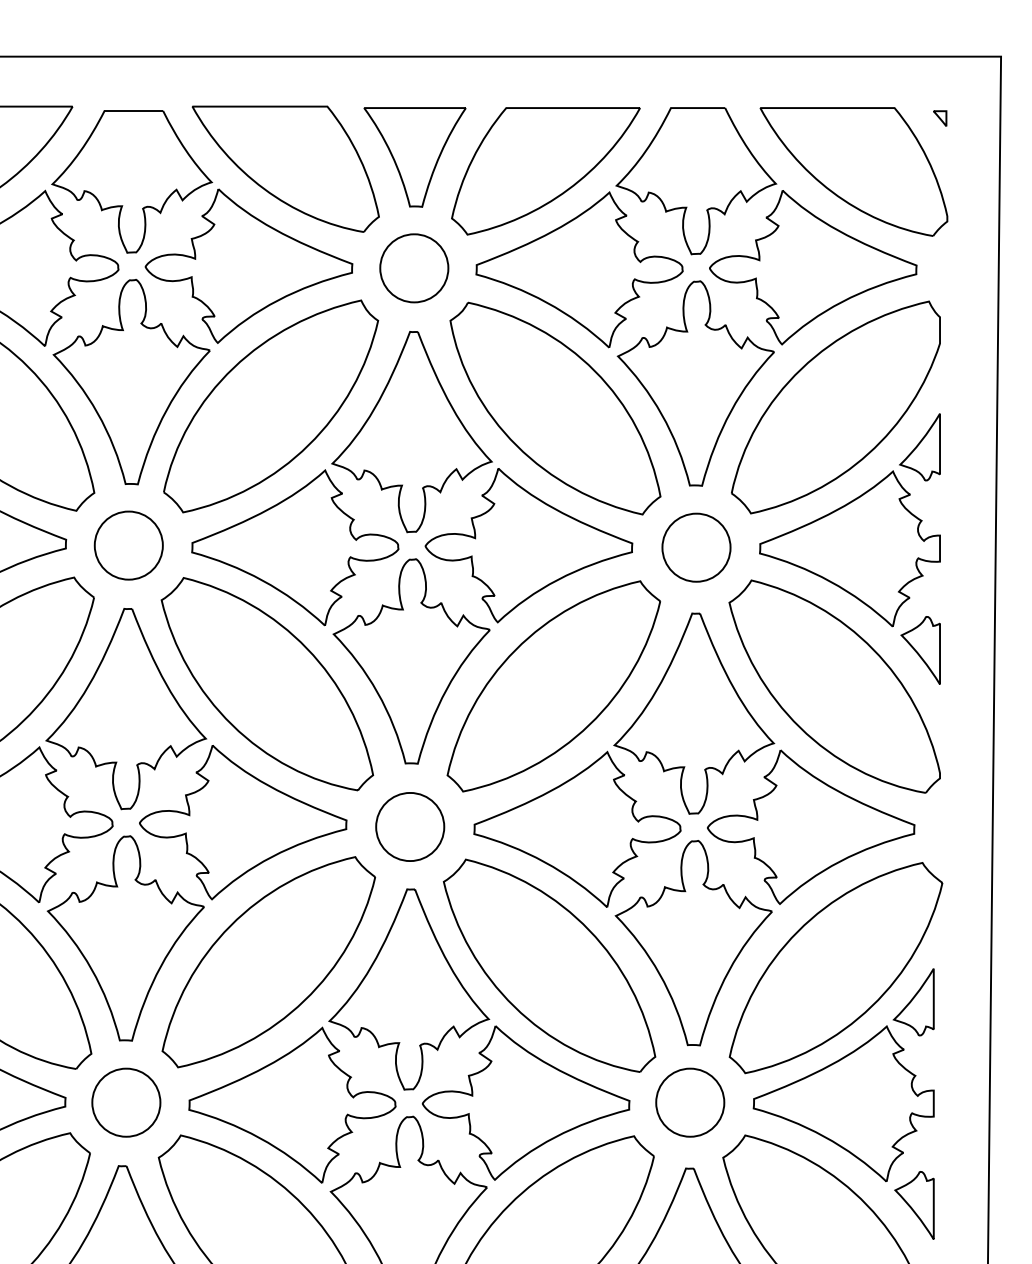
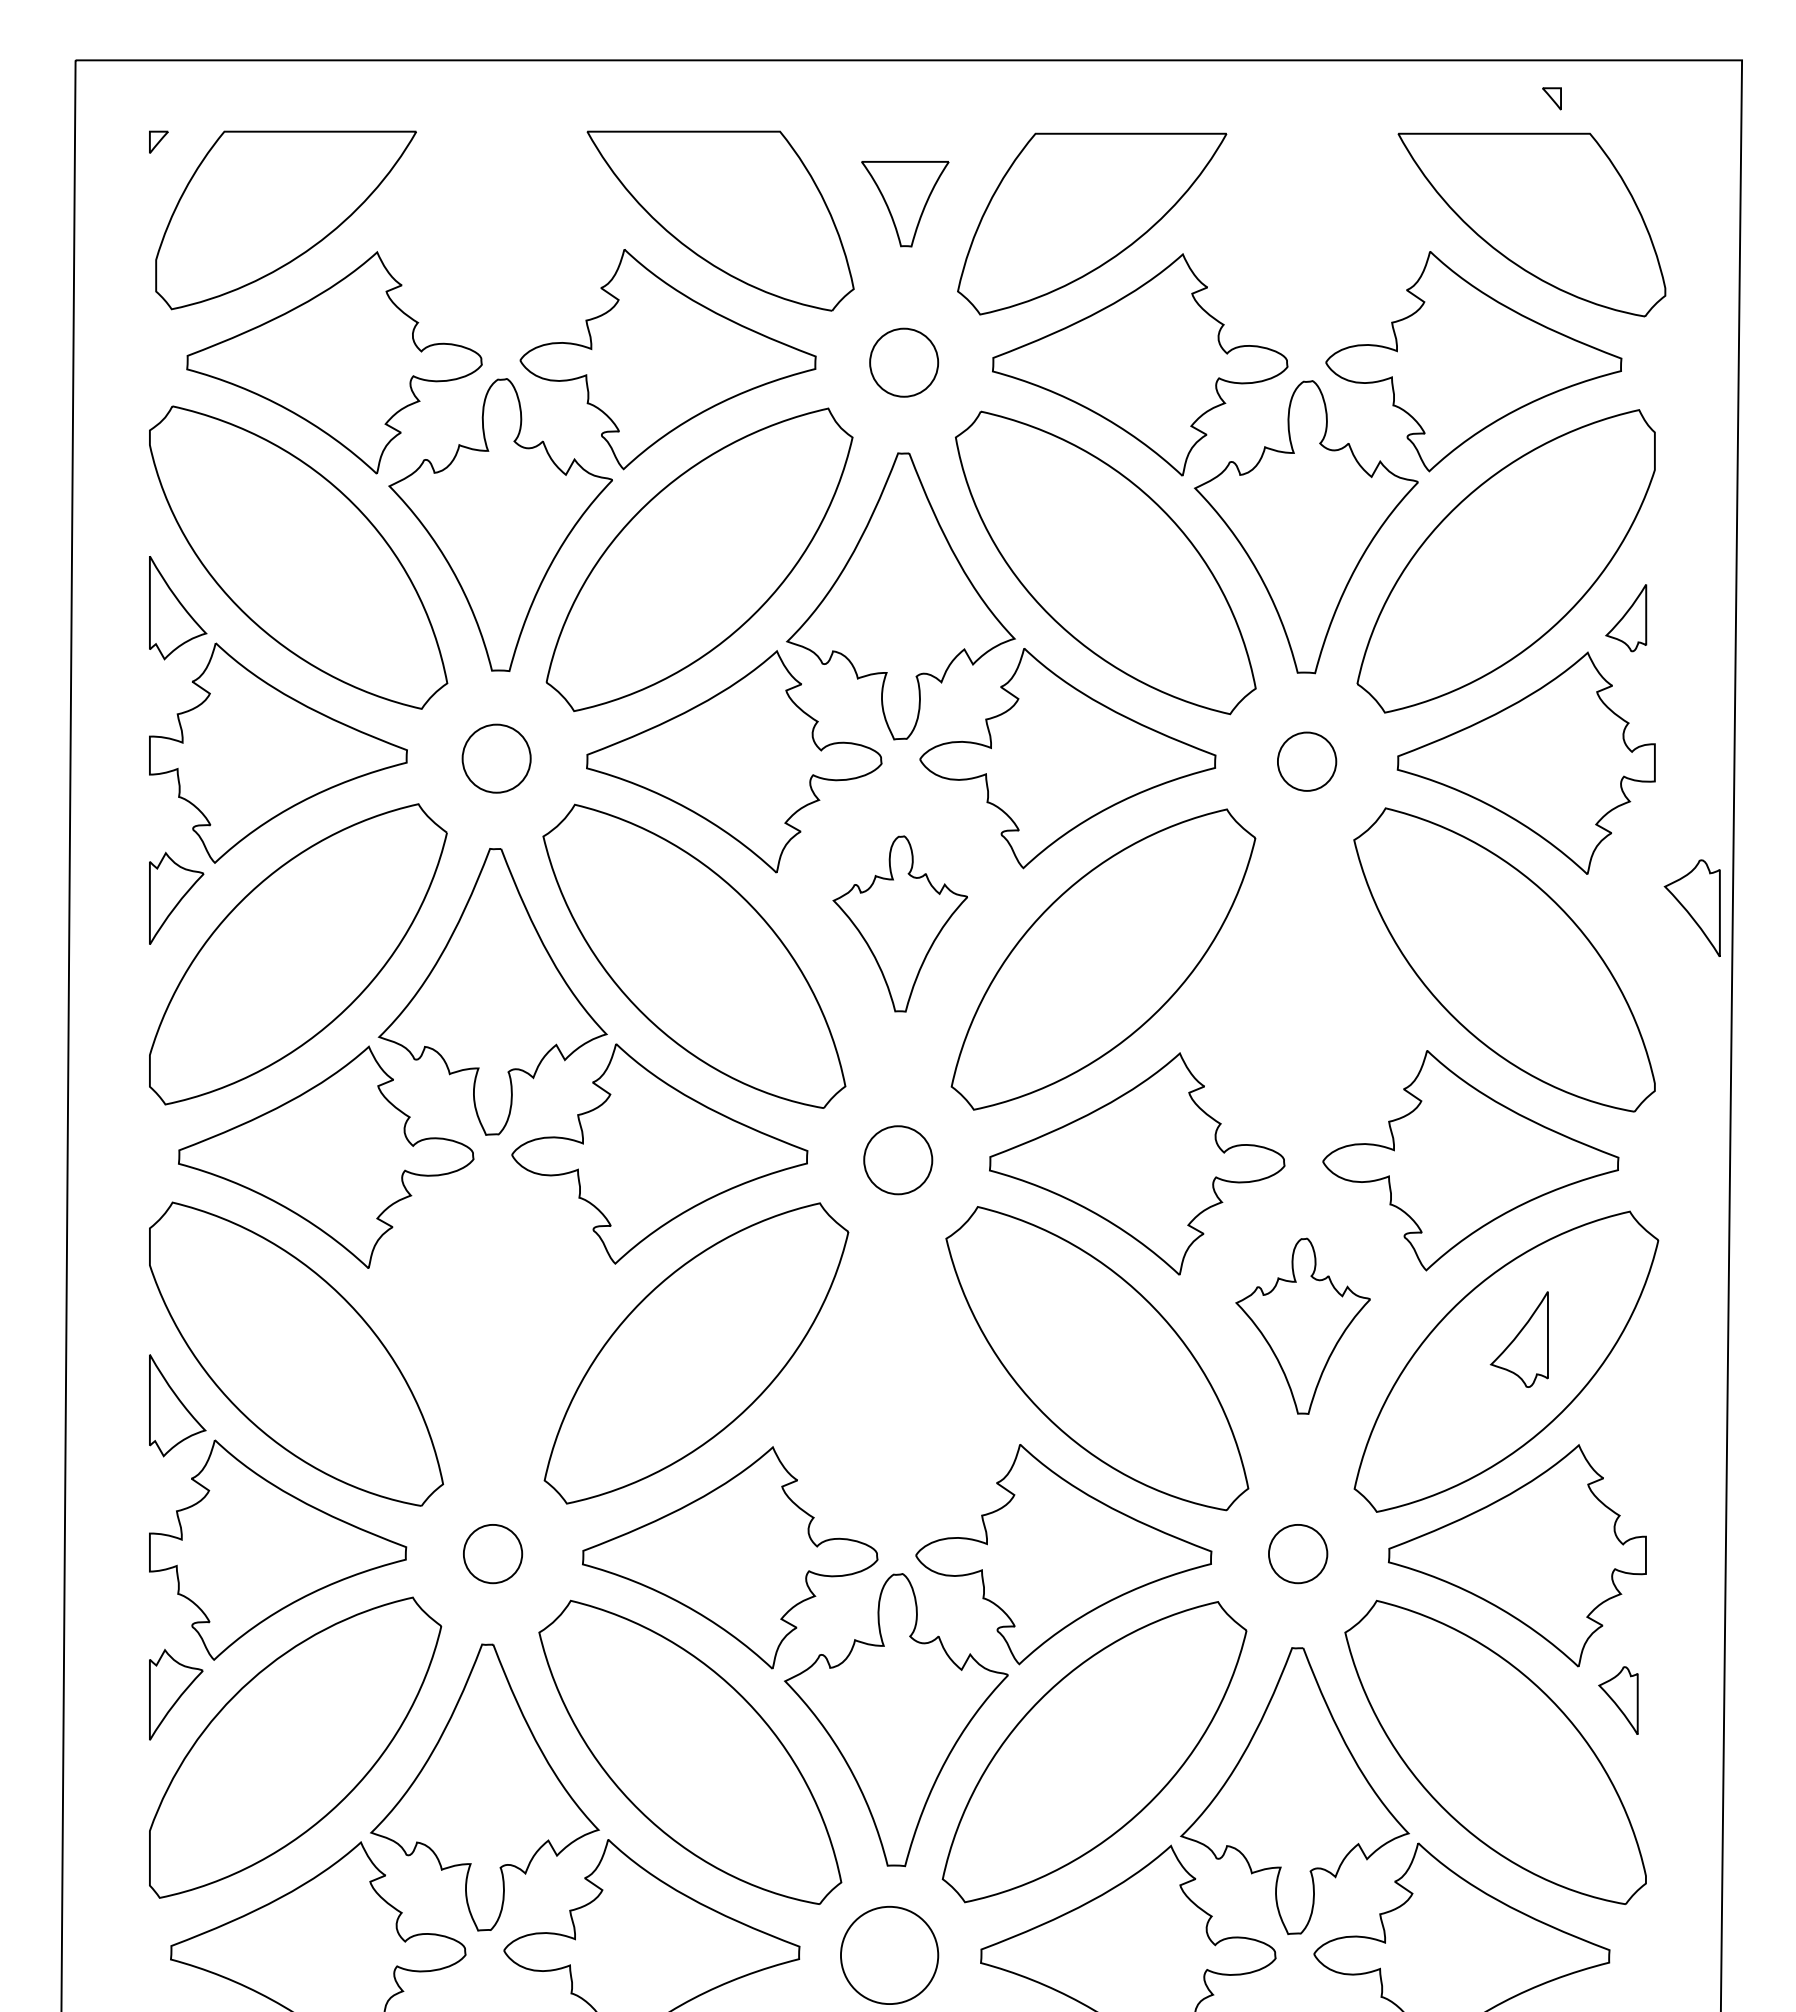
part: (939, 118) -> (1551, 98), moved
part: (415, 156) -> (905, 203), size x0.6
part: (696, 180) -> (1306, 237), removed
part: (132, 182) -> (501, 239), removed
part: (413, 268) -> (903, 362), size x0.7
part: (919, 446) -> (1625, 617), size x0.7
part: (128, 545) -> (496, 758), size x0.7
part: (696, 547) -> (1306, 761), size x0.6
part: (920, 649) -> (1691, 907), moved
part: (411, 661) -> (900, 923), size x0.6
part: (693, 713) -> (1303, 998), removed
part: (409, 826) -> (897, 1159), size x0.7
part: (125, 938) -> (491, 1319), removed
part: (693, 943) -> (1302, 1326), size x0.6
part: (408, 989) -> (896, 1392), removed
part: (913, 1002) -> (1518, 1339), moved
part: (126, 1102) -> (492, 1553), size x0.6
part: (689, 1102) -> (1297, 1553), size x0.6
part: (914, 1205) -> (1618, 1700), size x0.7

